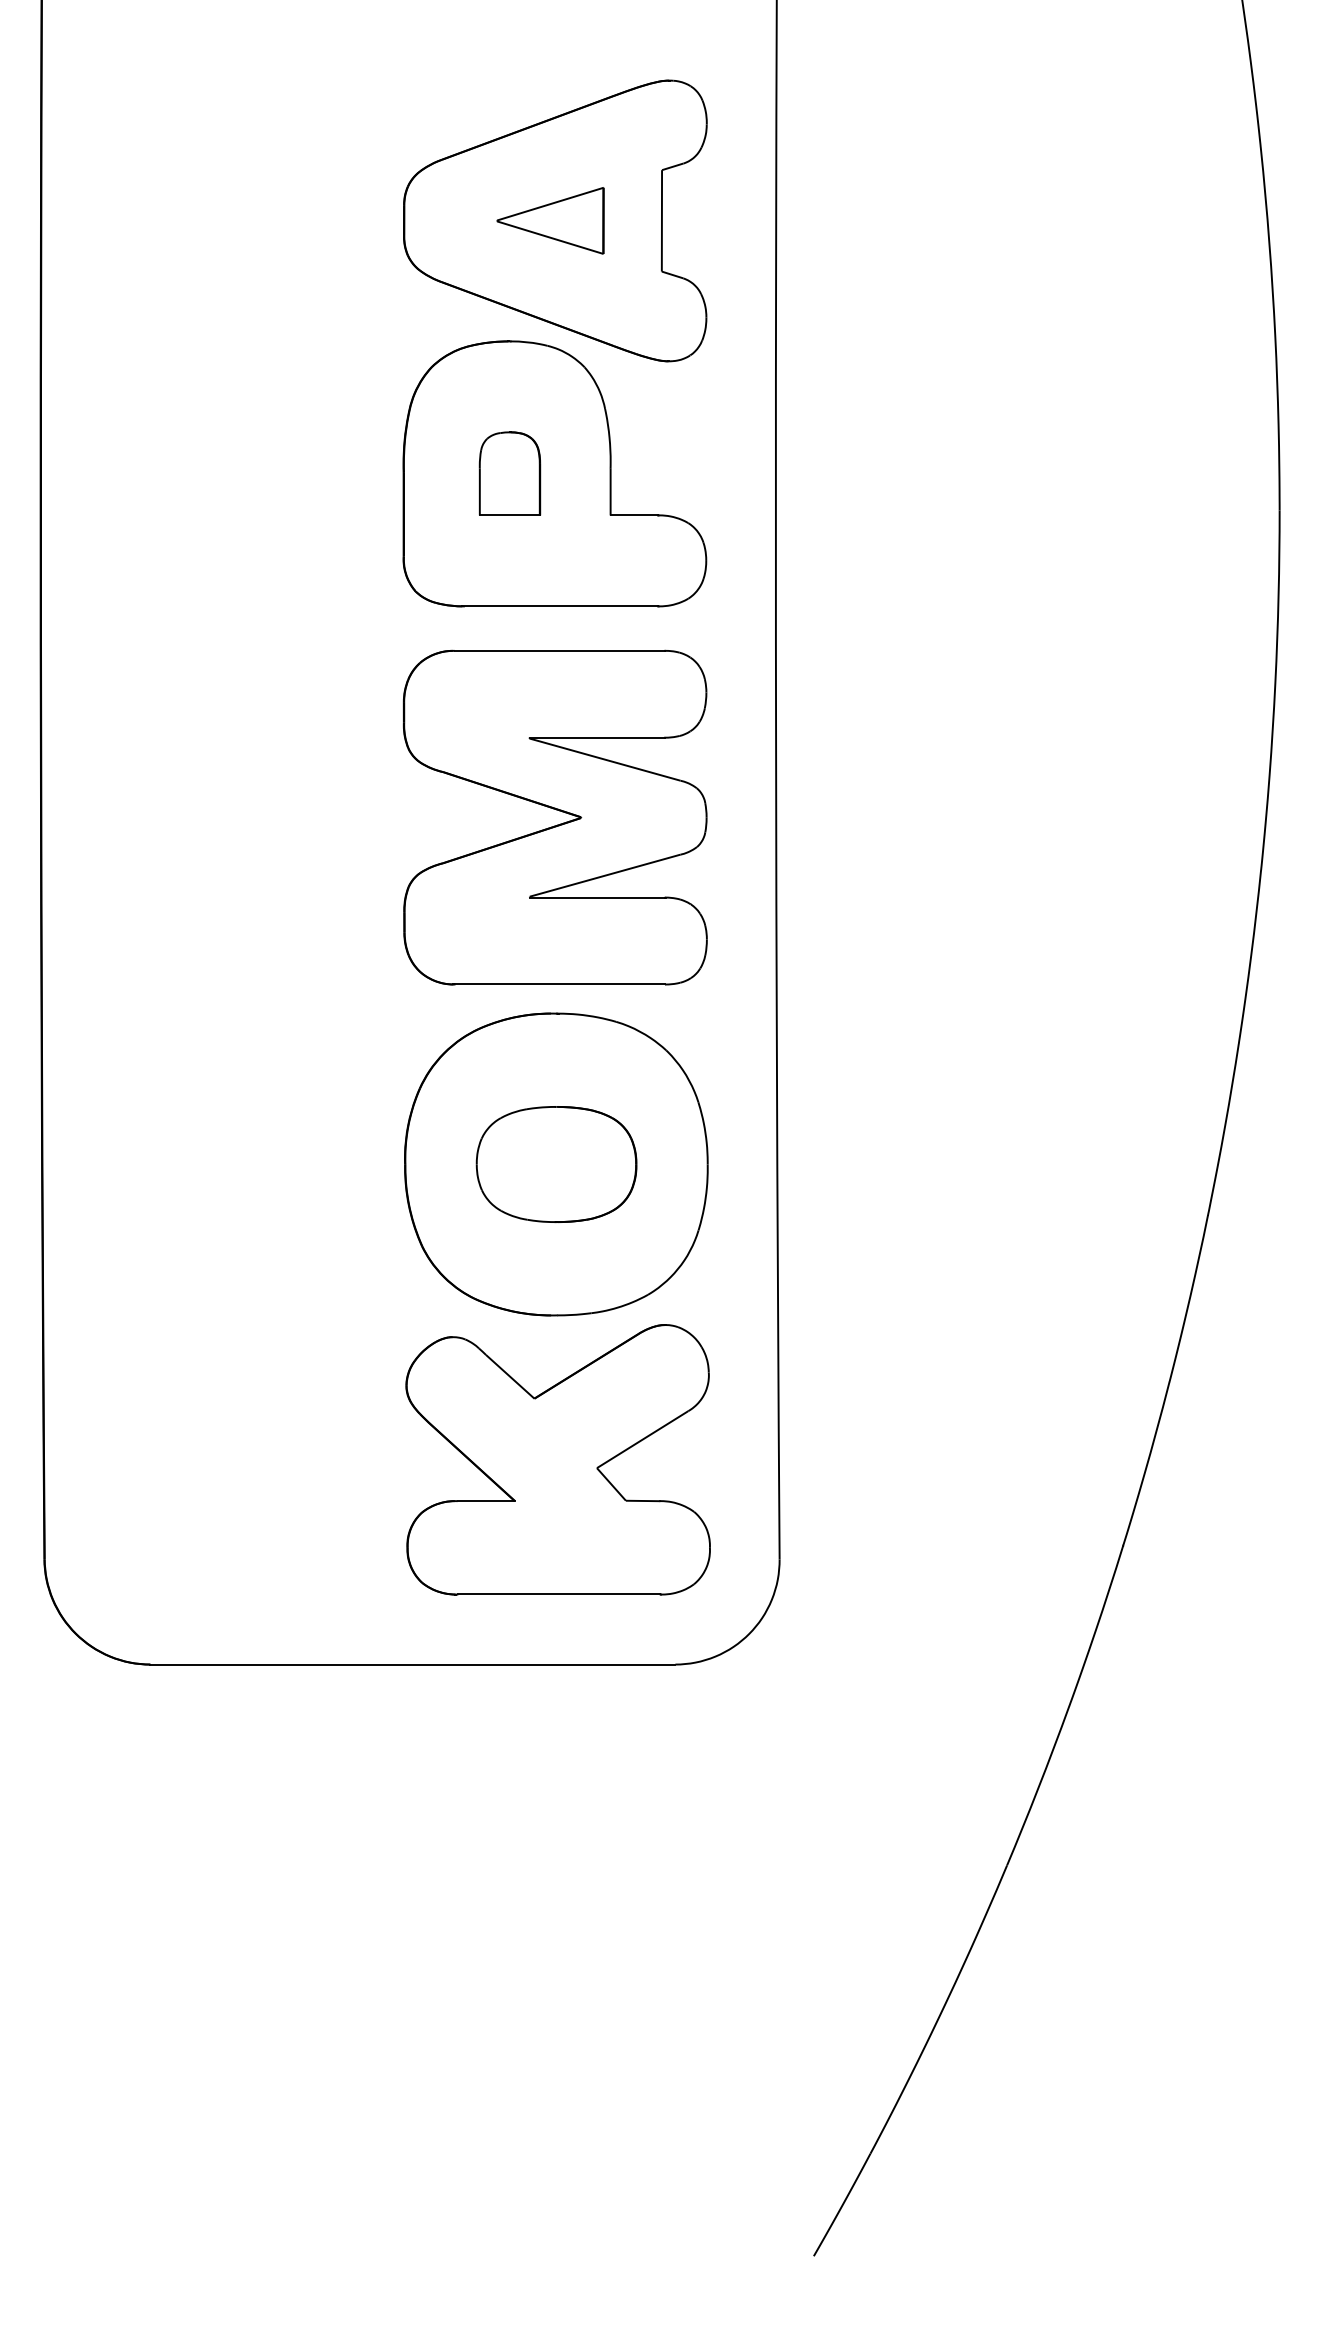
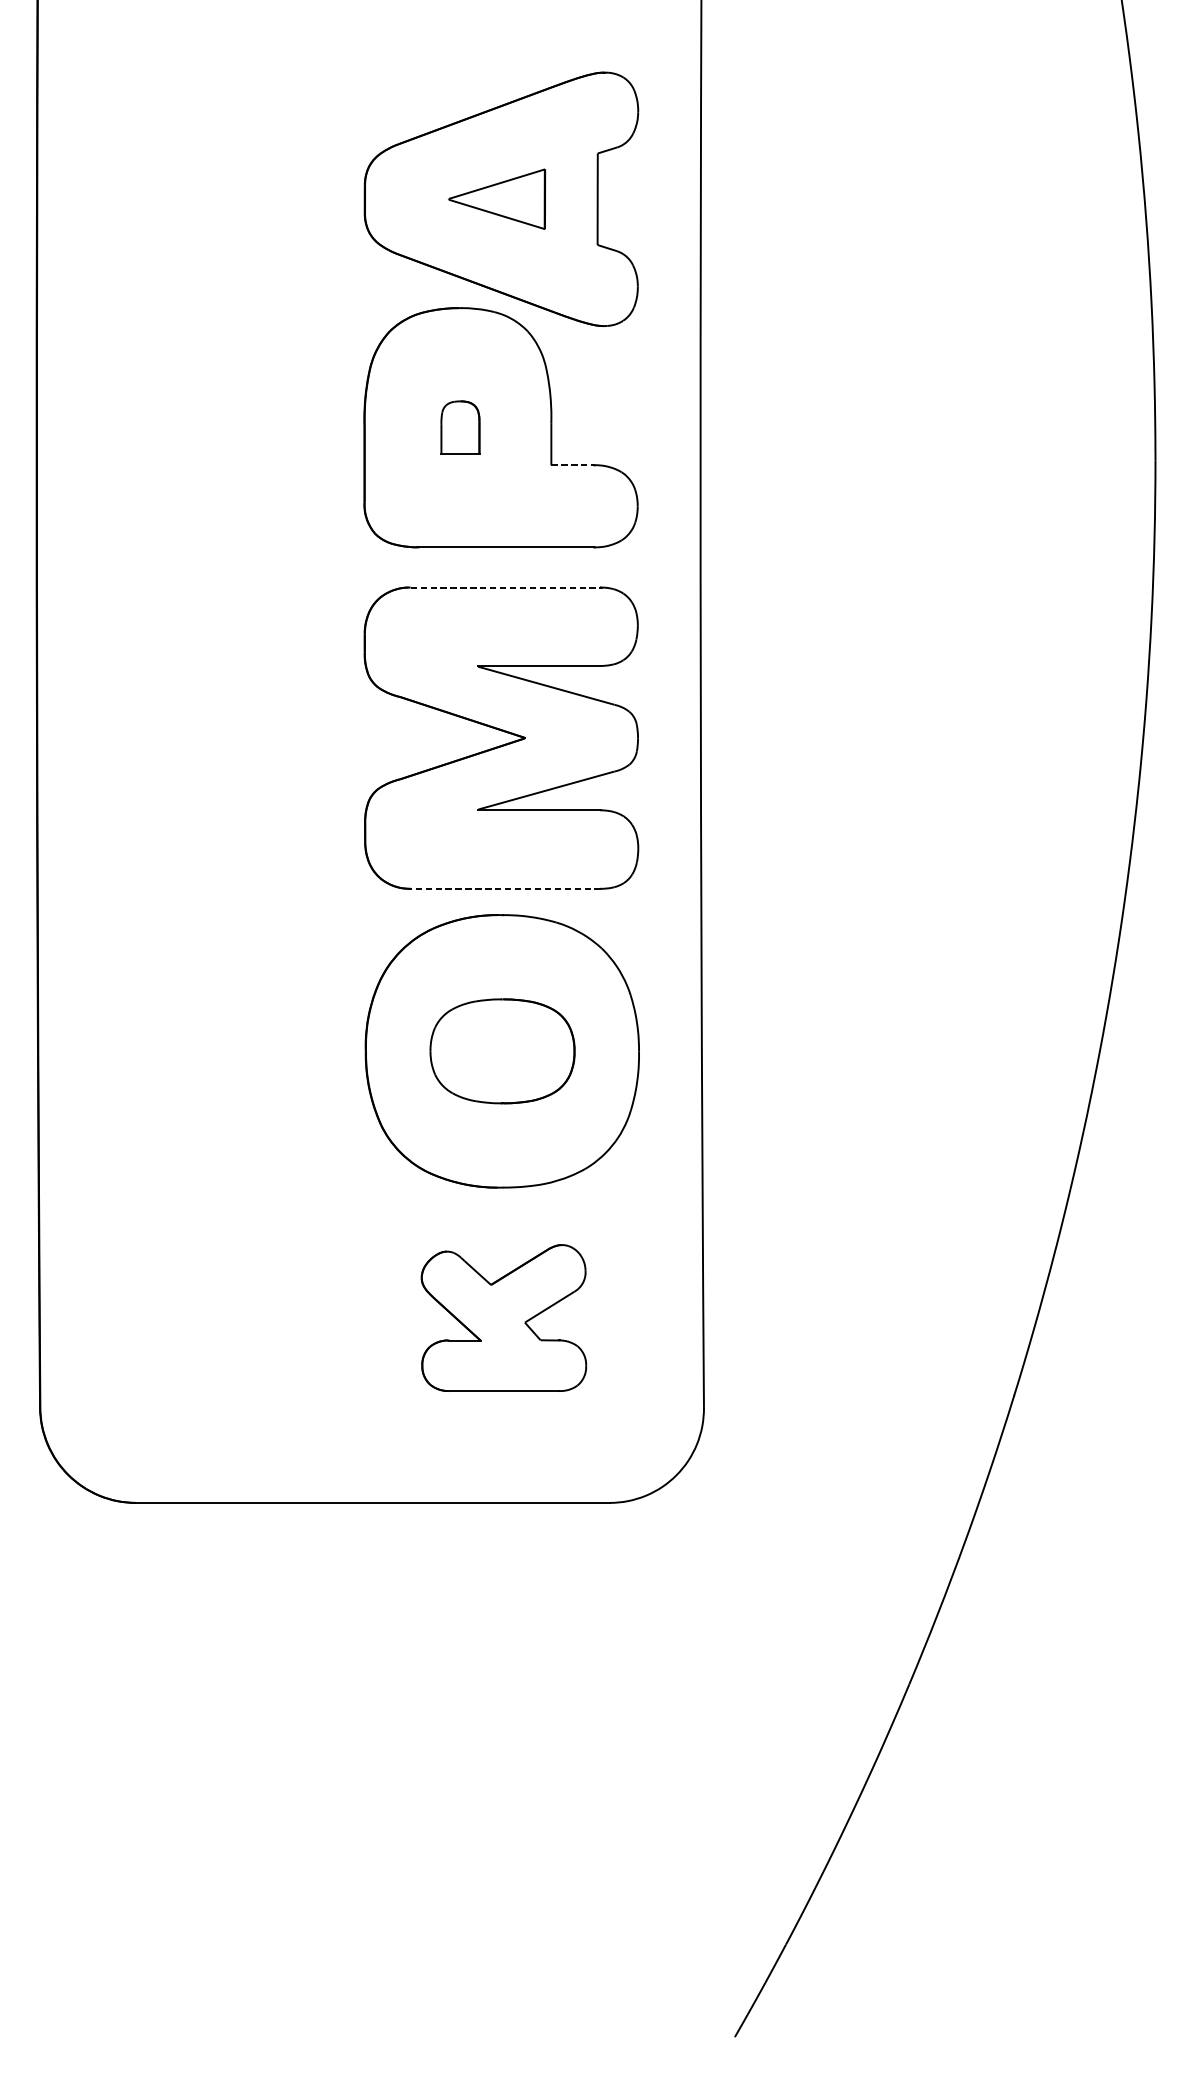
part: (509, 473) -> (460, 427), size x0.7
line: (634, 515) -> (572, 465), solid -> dashed
line: (559, 650) -> (505, 587), solid -> dashed
line: (560, 984) -> (506, 888), solid -> dashed
part: (557, 1459) -> (503, 1317), size x0.6

